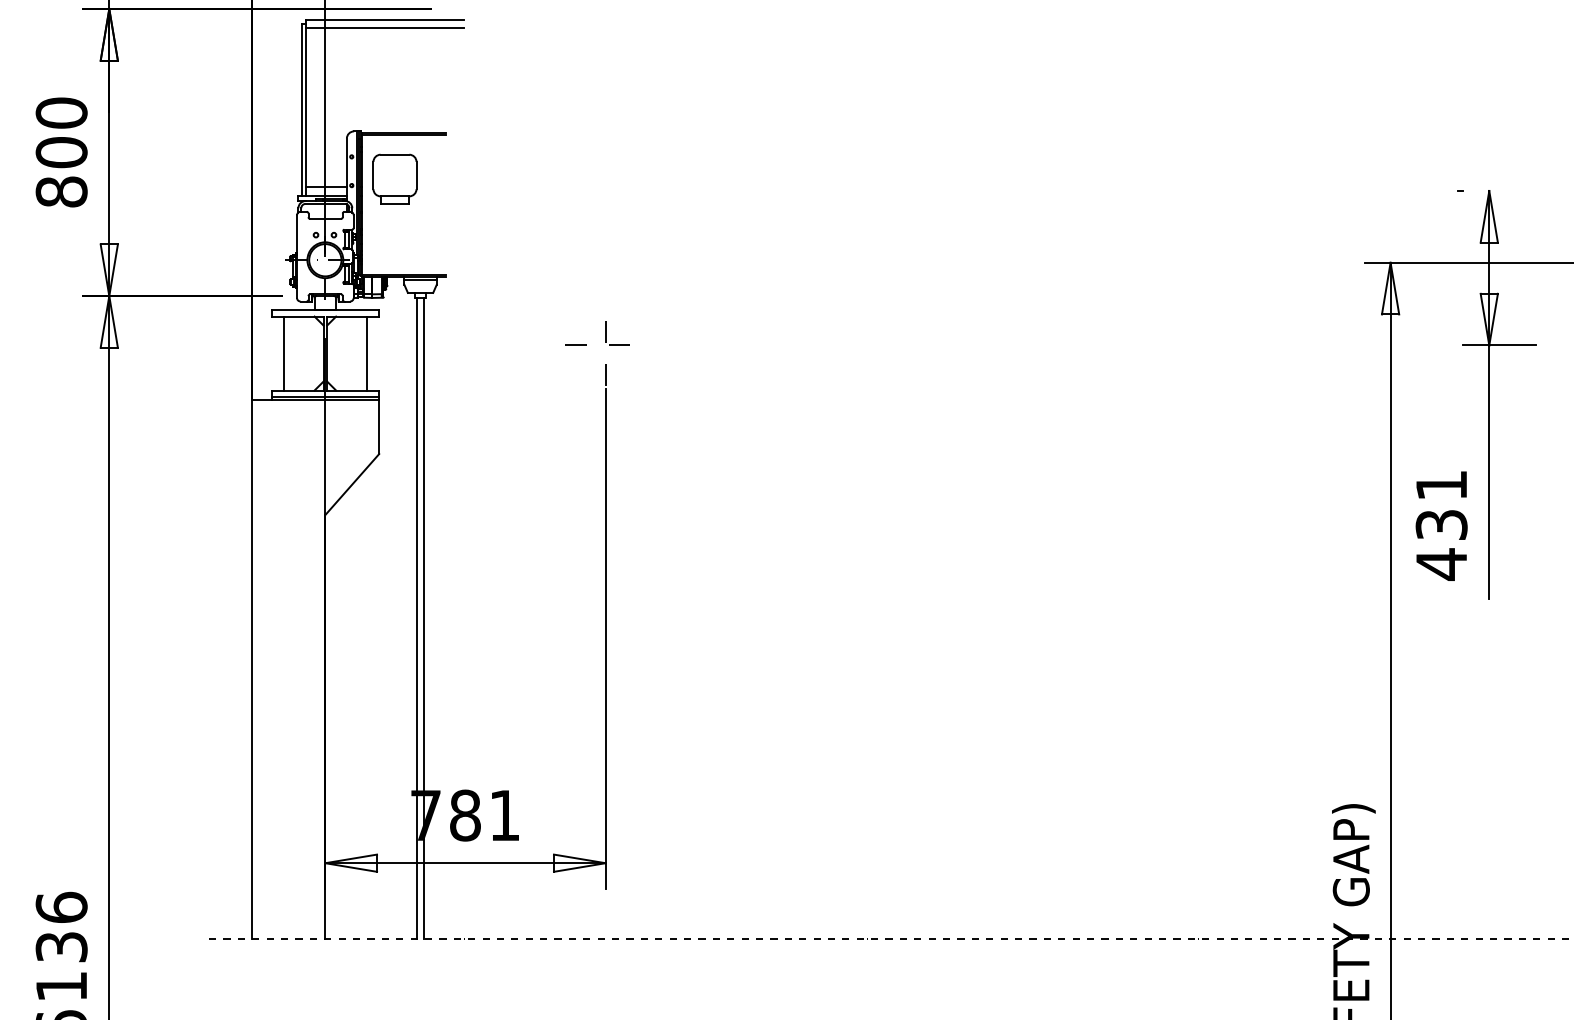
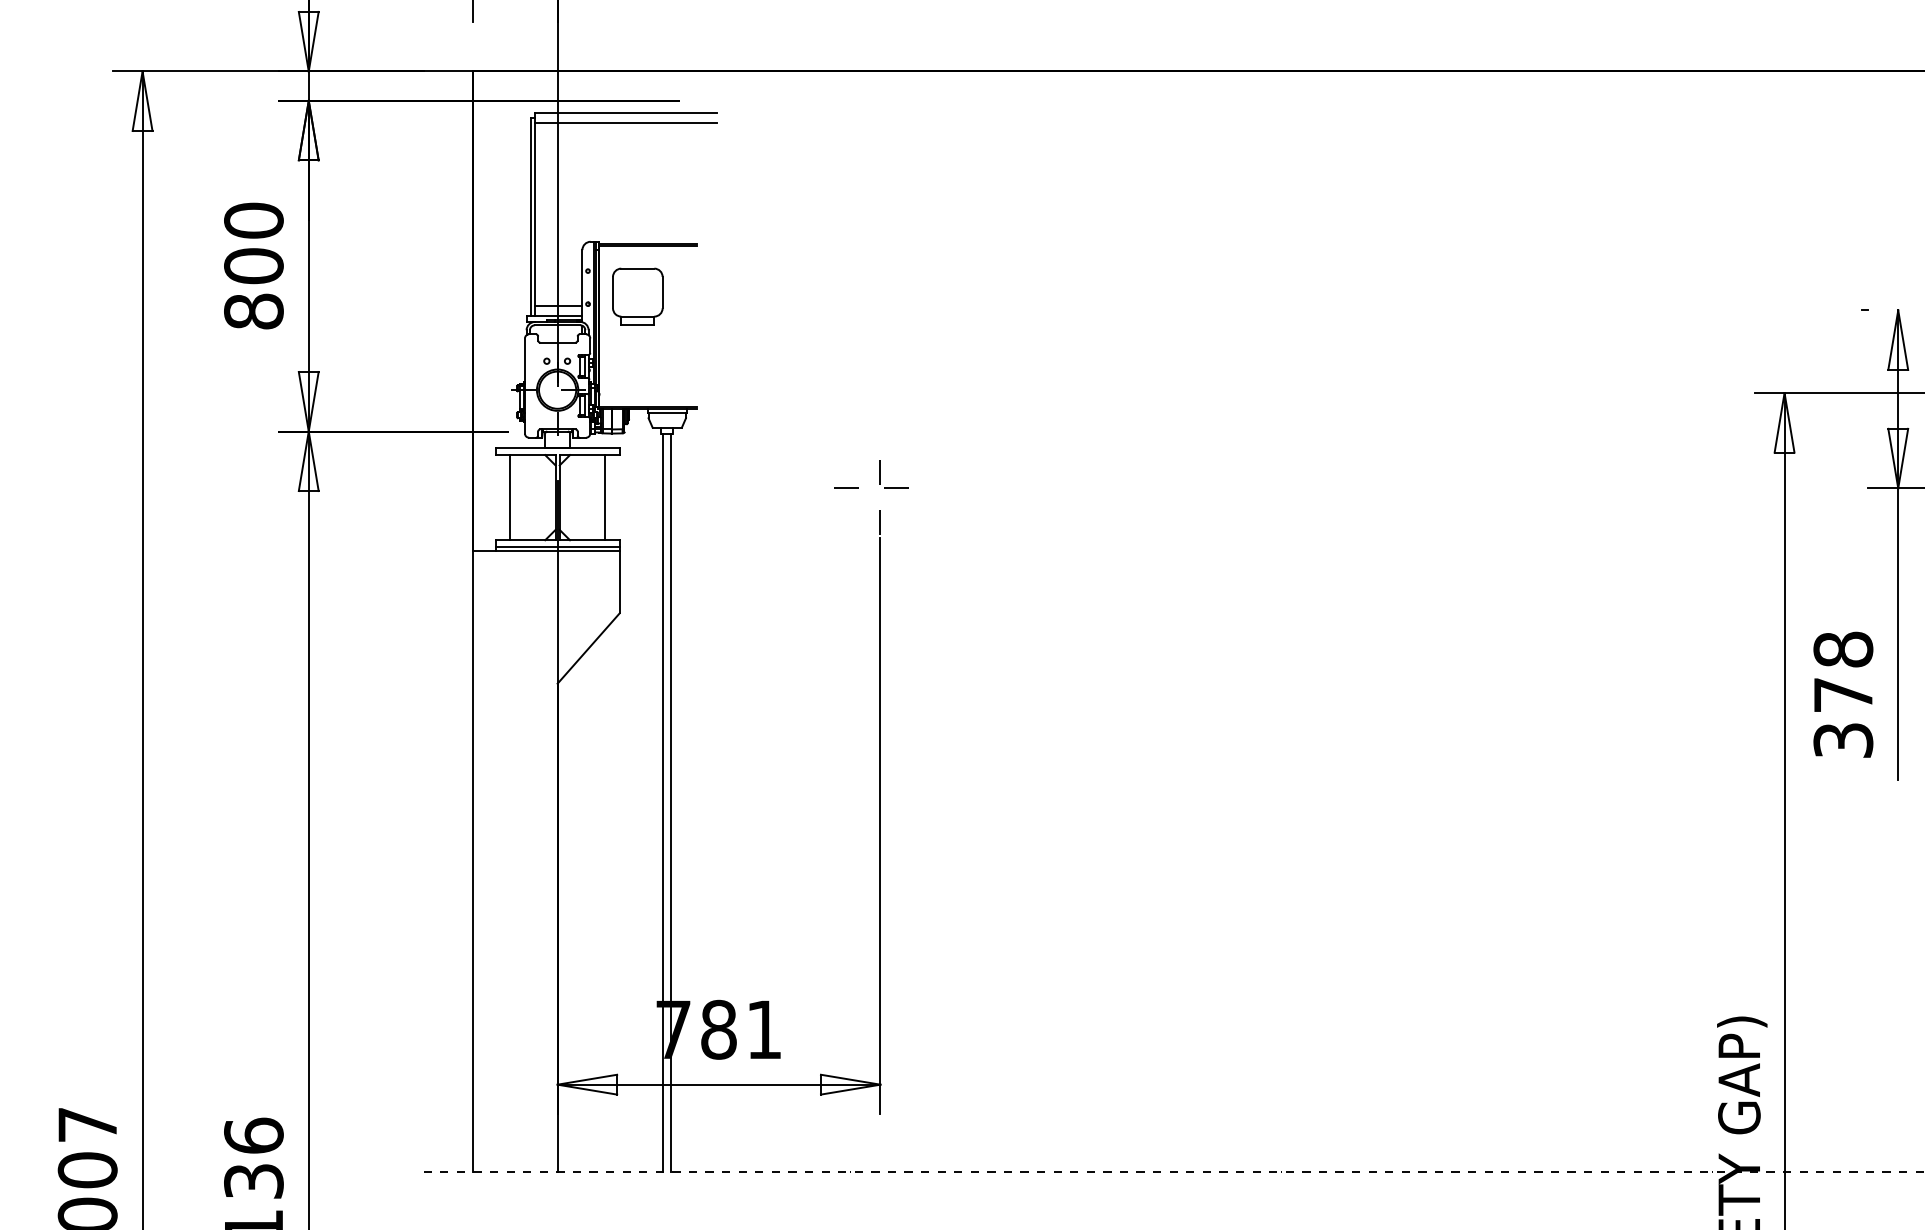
text: (1441, 525) -> (1843, 695), 431 -> 378

